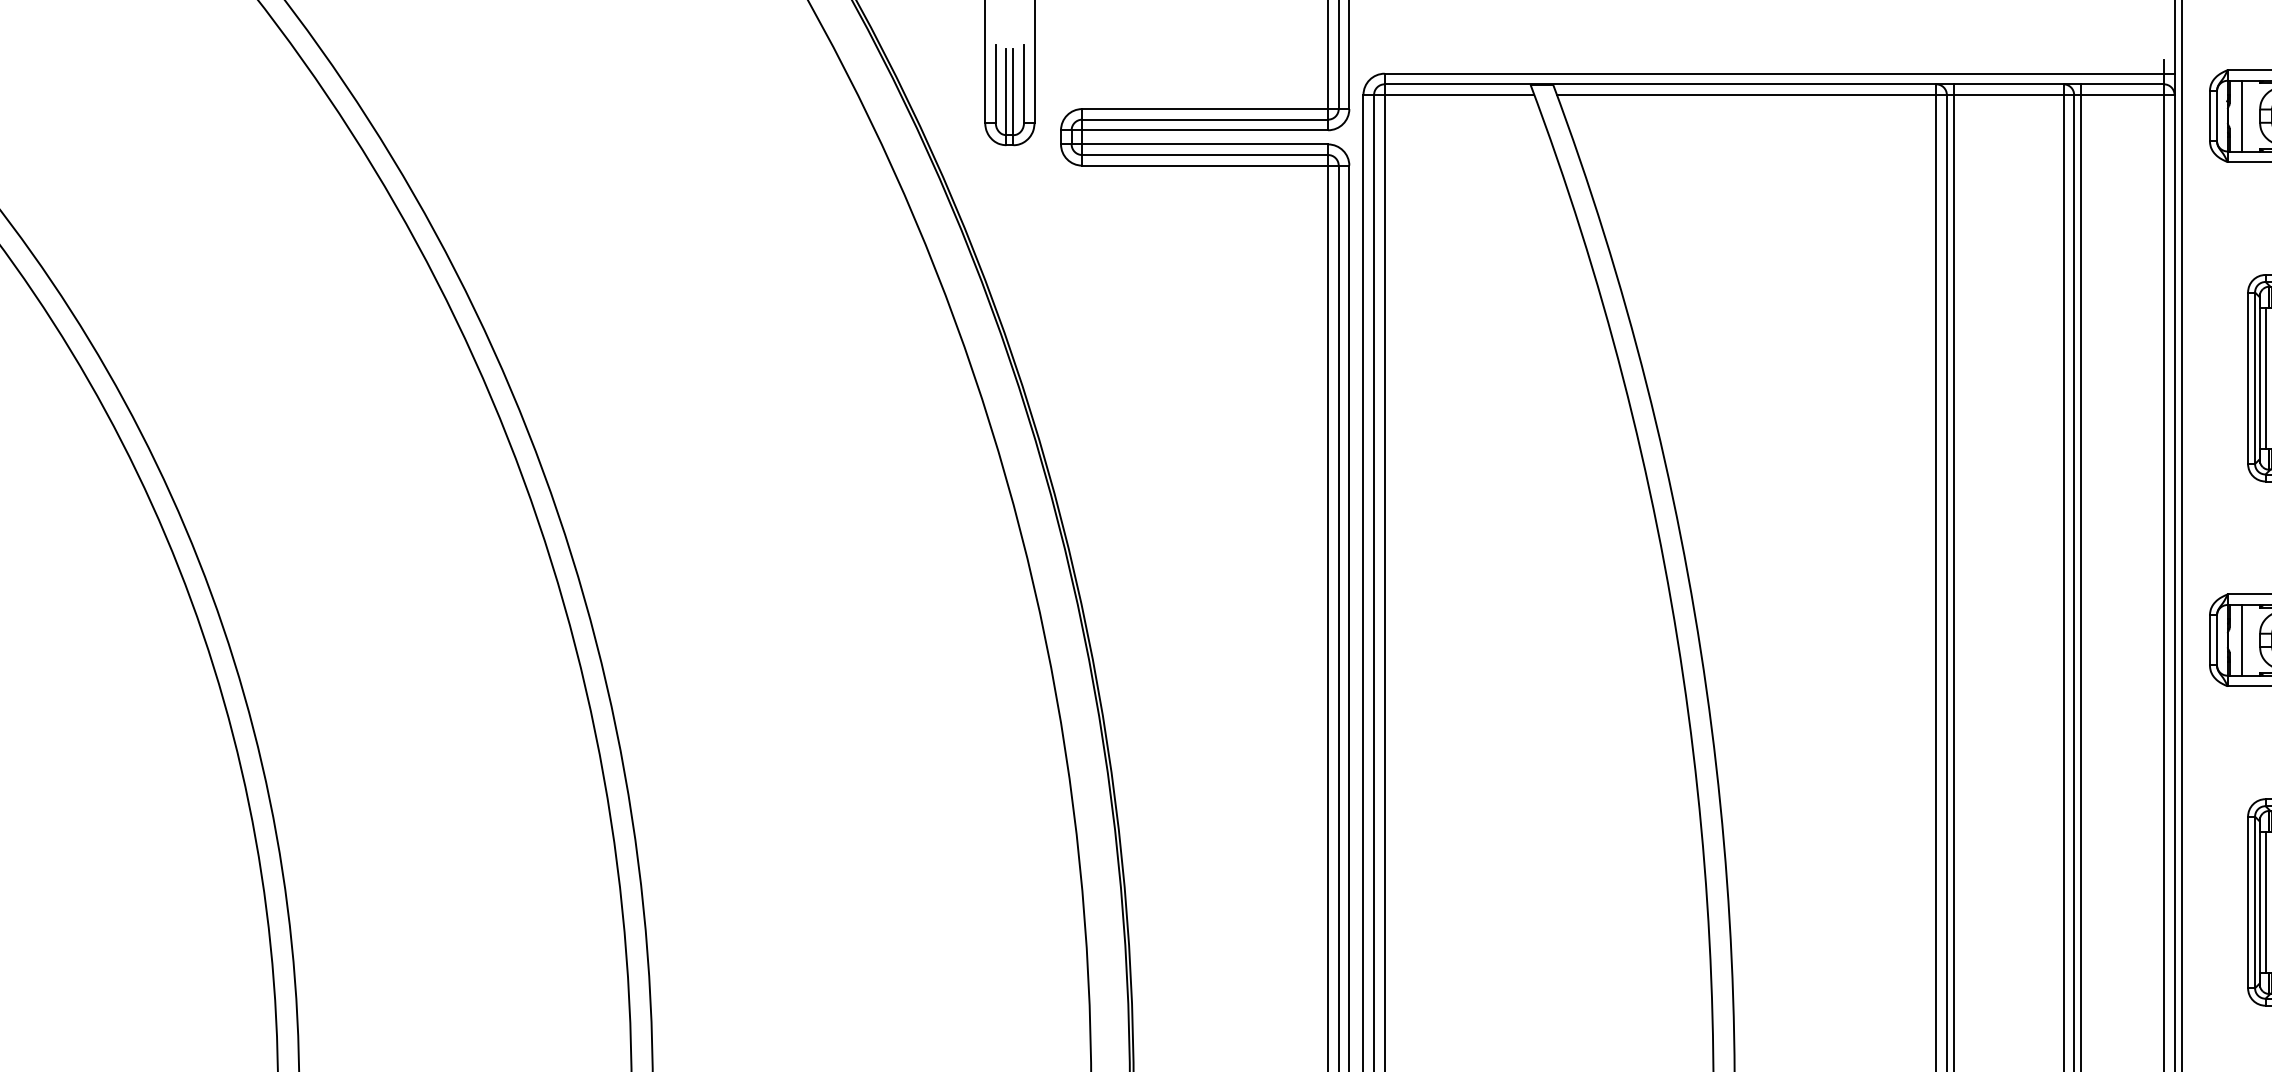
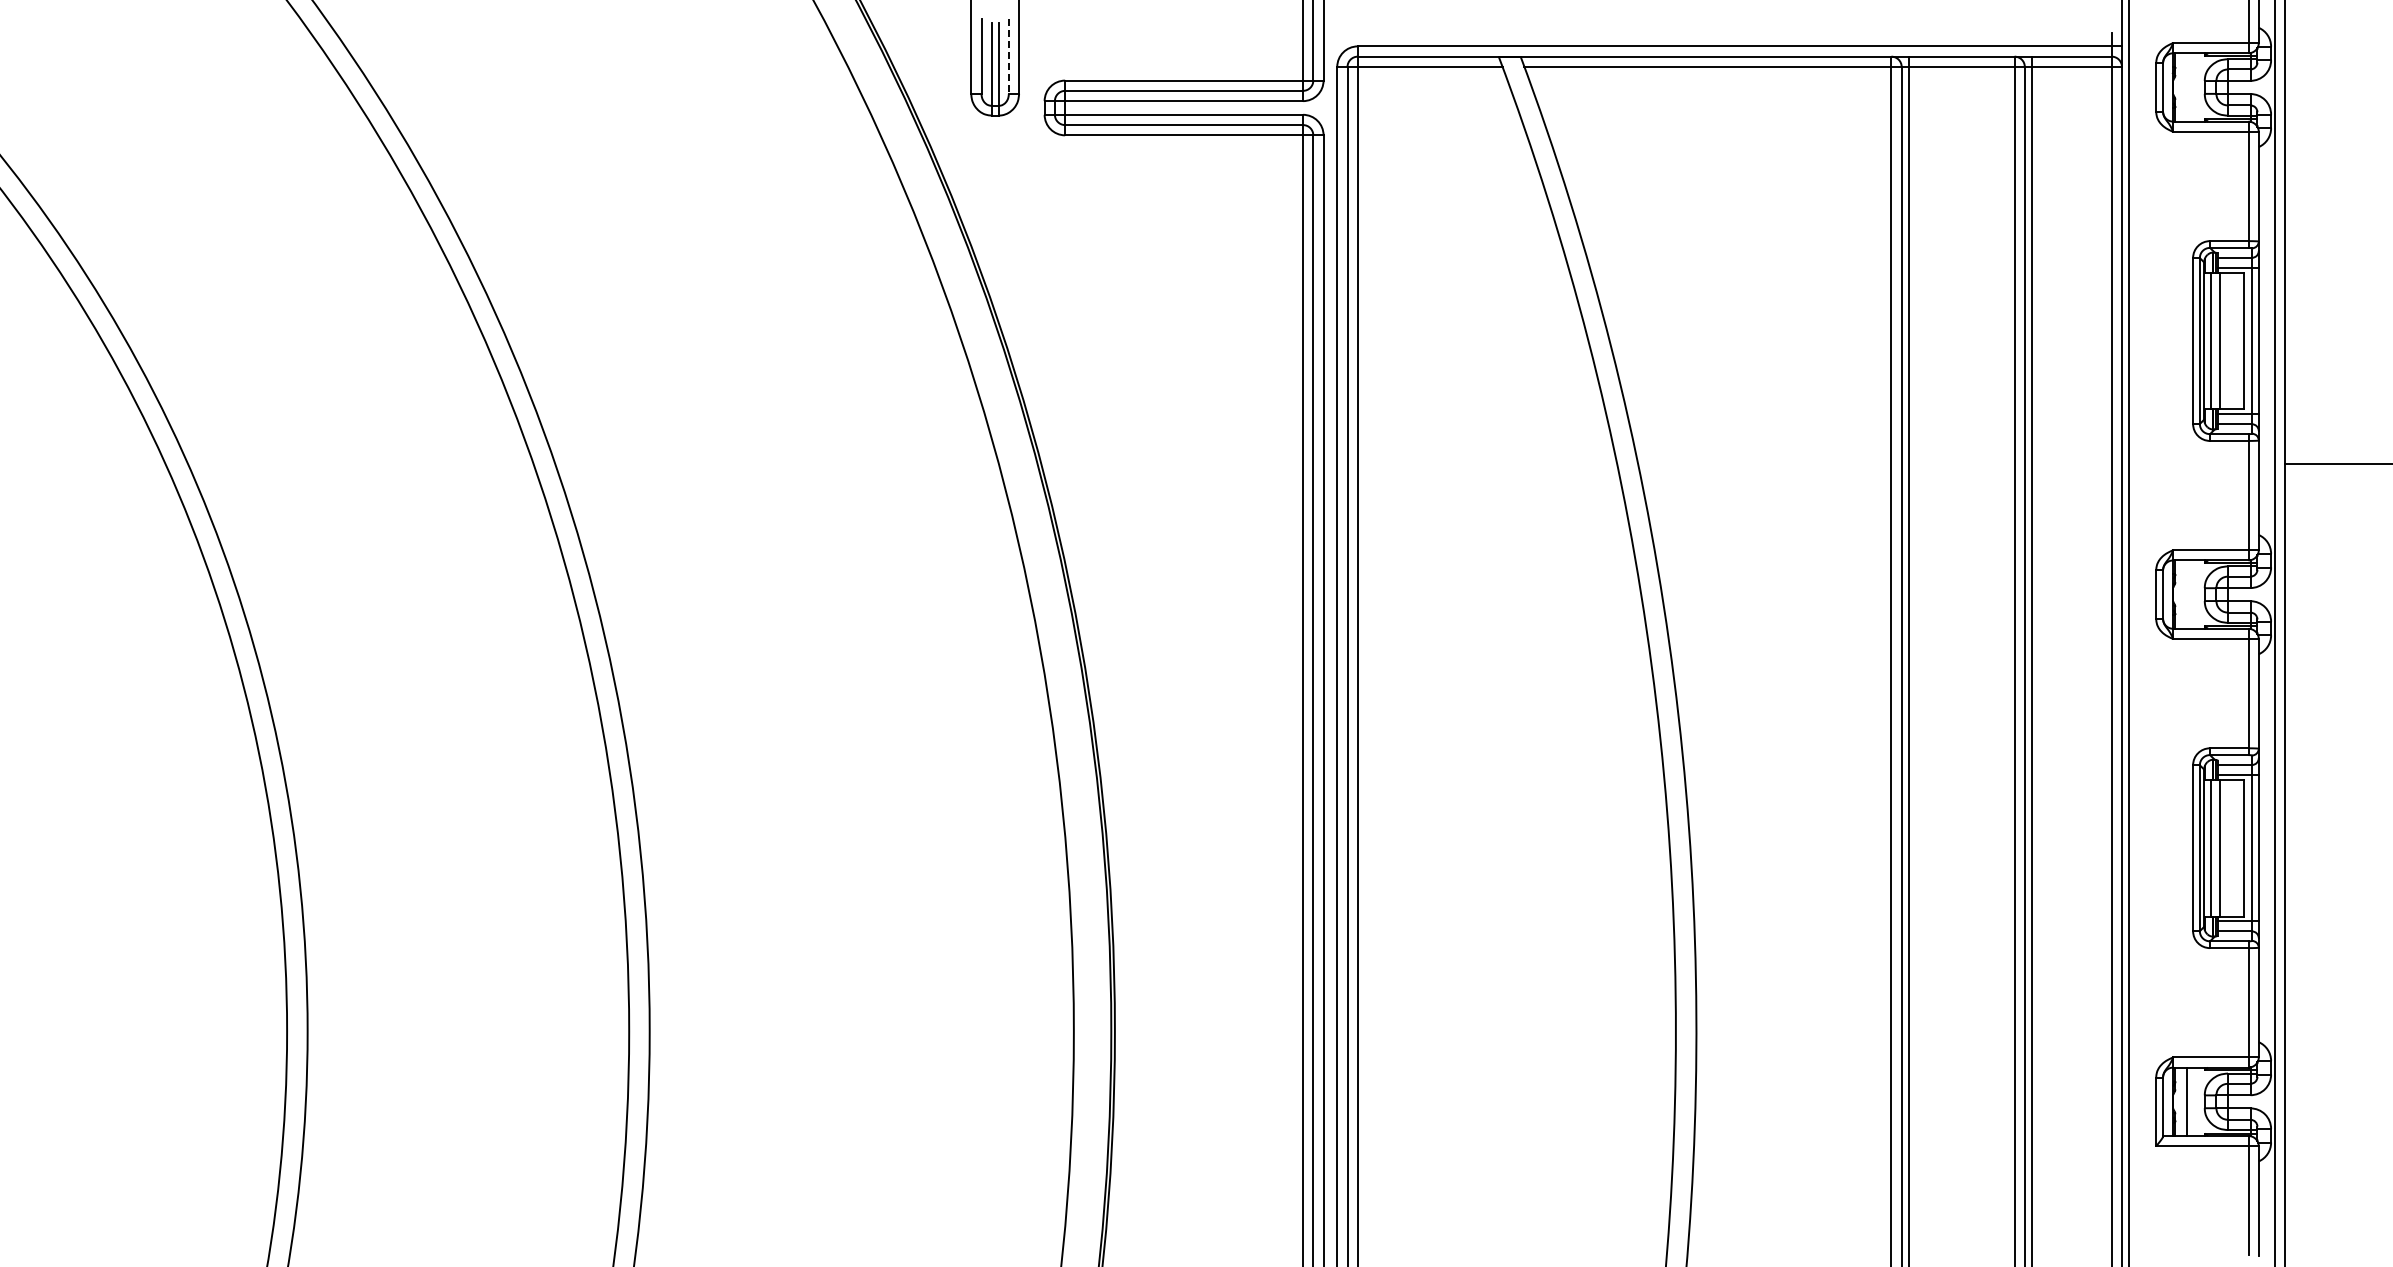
line: (1023, 84) -> (1008, 56), solid -> dashed
line: (2241, 116) -> (2186, 87), removed
line: (2241, 640) -> (2186, 594), removed

